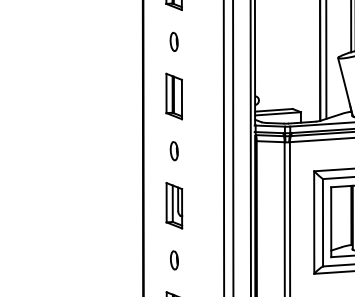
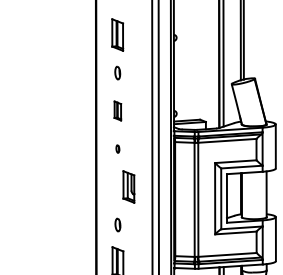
part: (173, 95) -> (117, 110), size x0.6
part: (173, 150) -> (117, 148), size x0.6
part: (173, 205) -> (128, 186), moved

